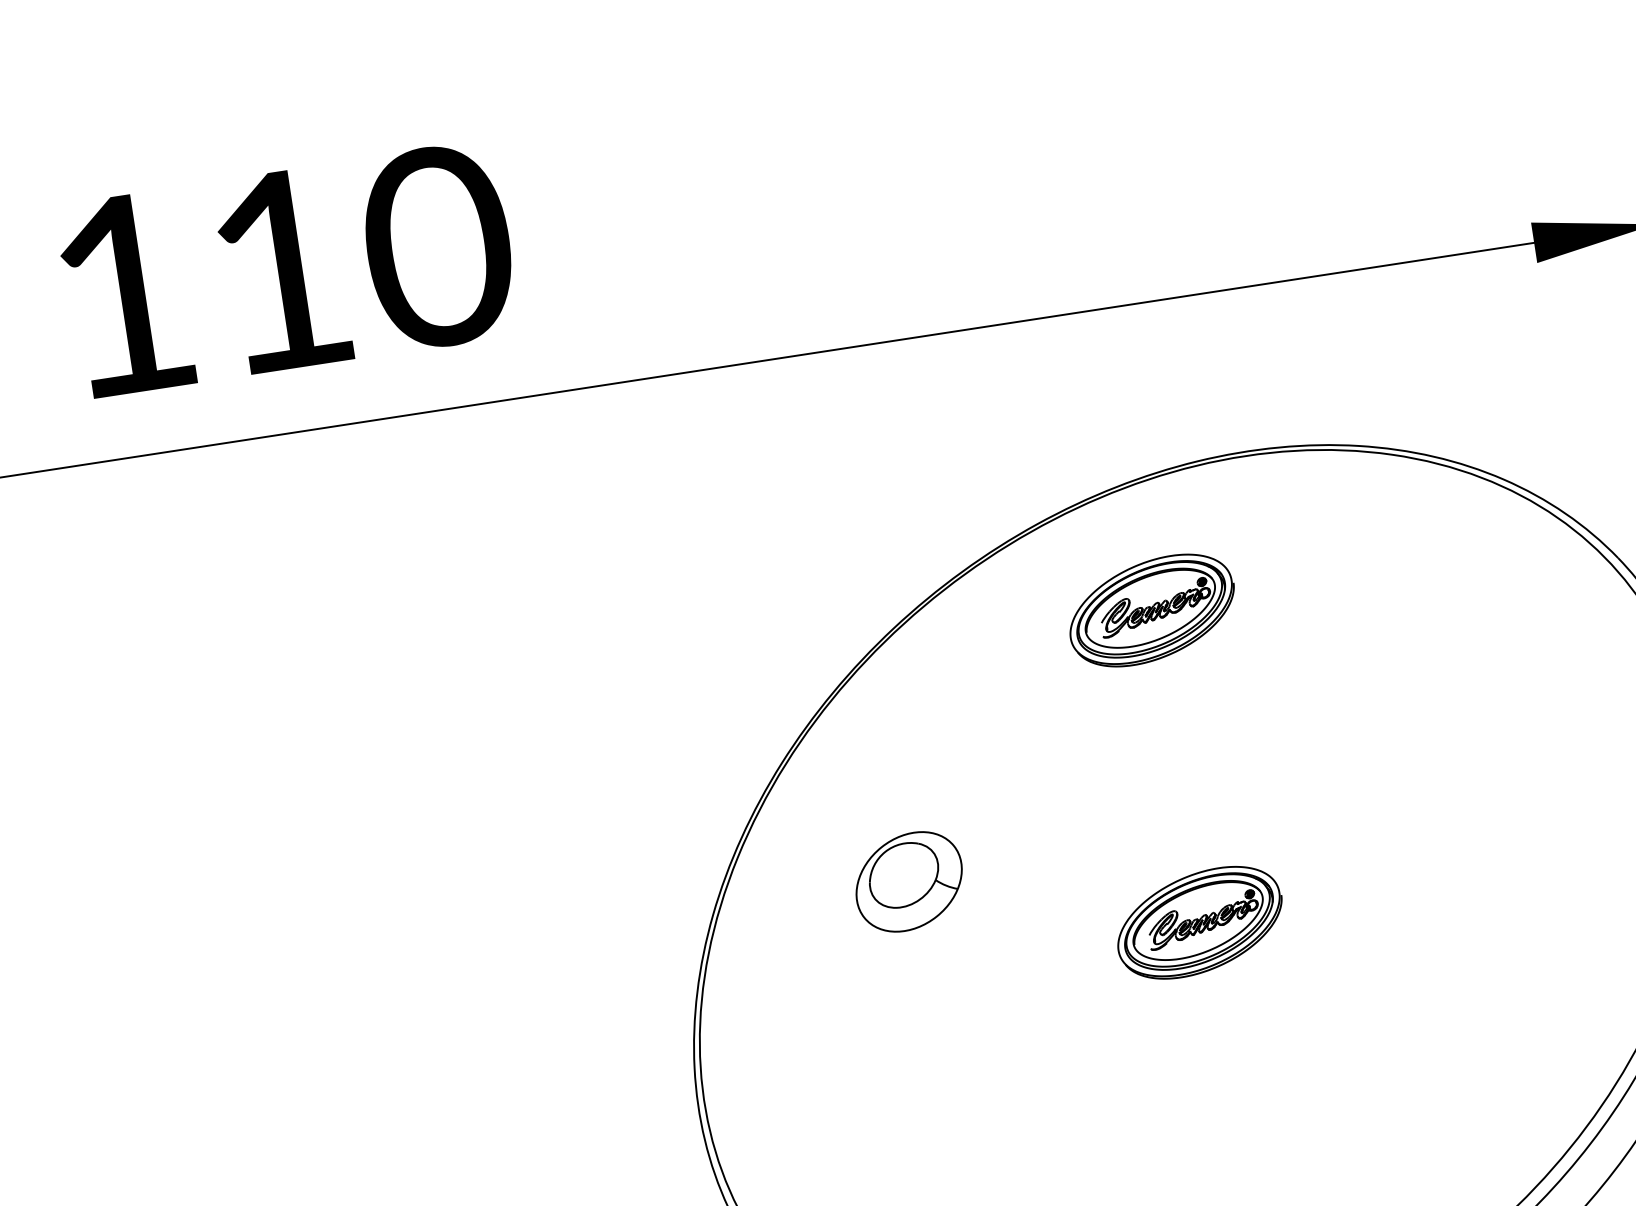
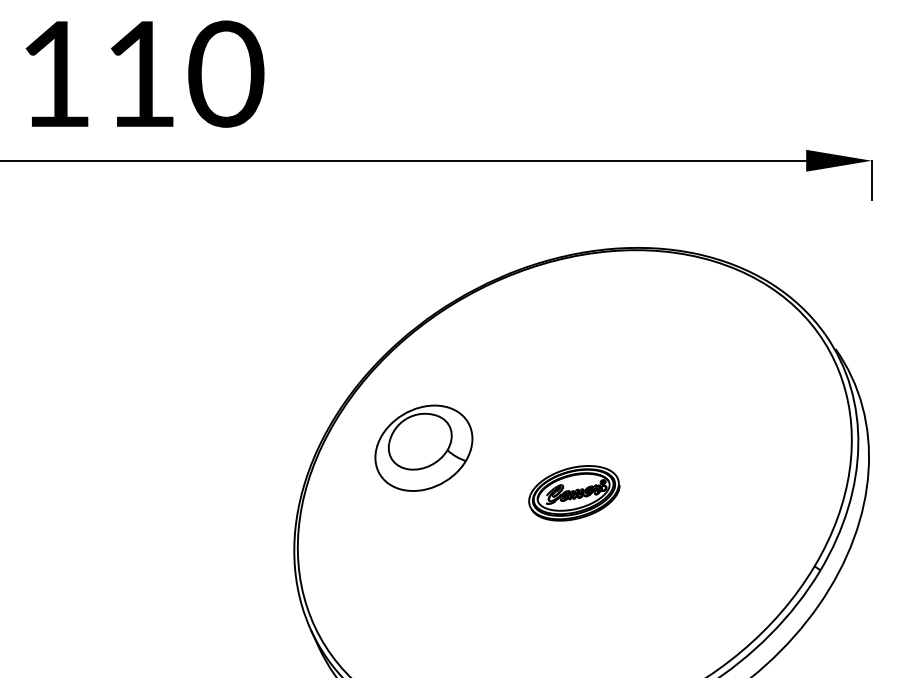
part: (1152, 610) -> (574, 324), removed
part: (908, 880) -> (423, 447), size x1.67

